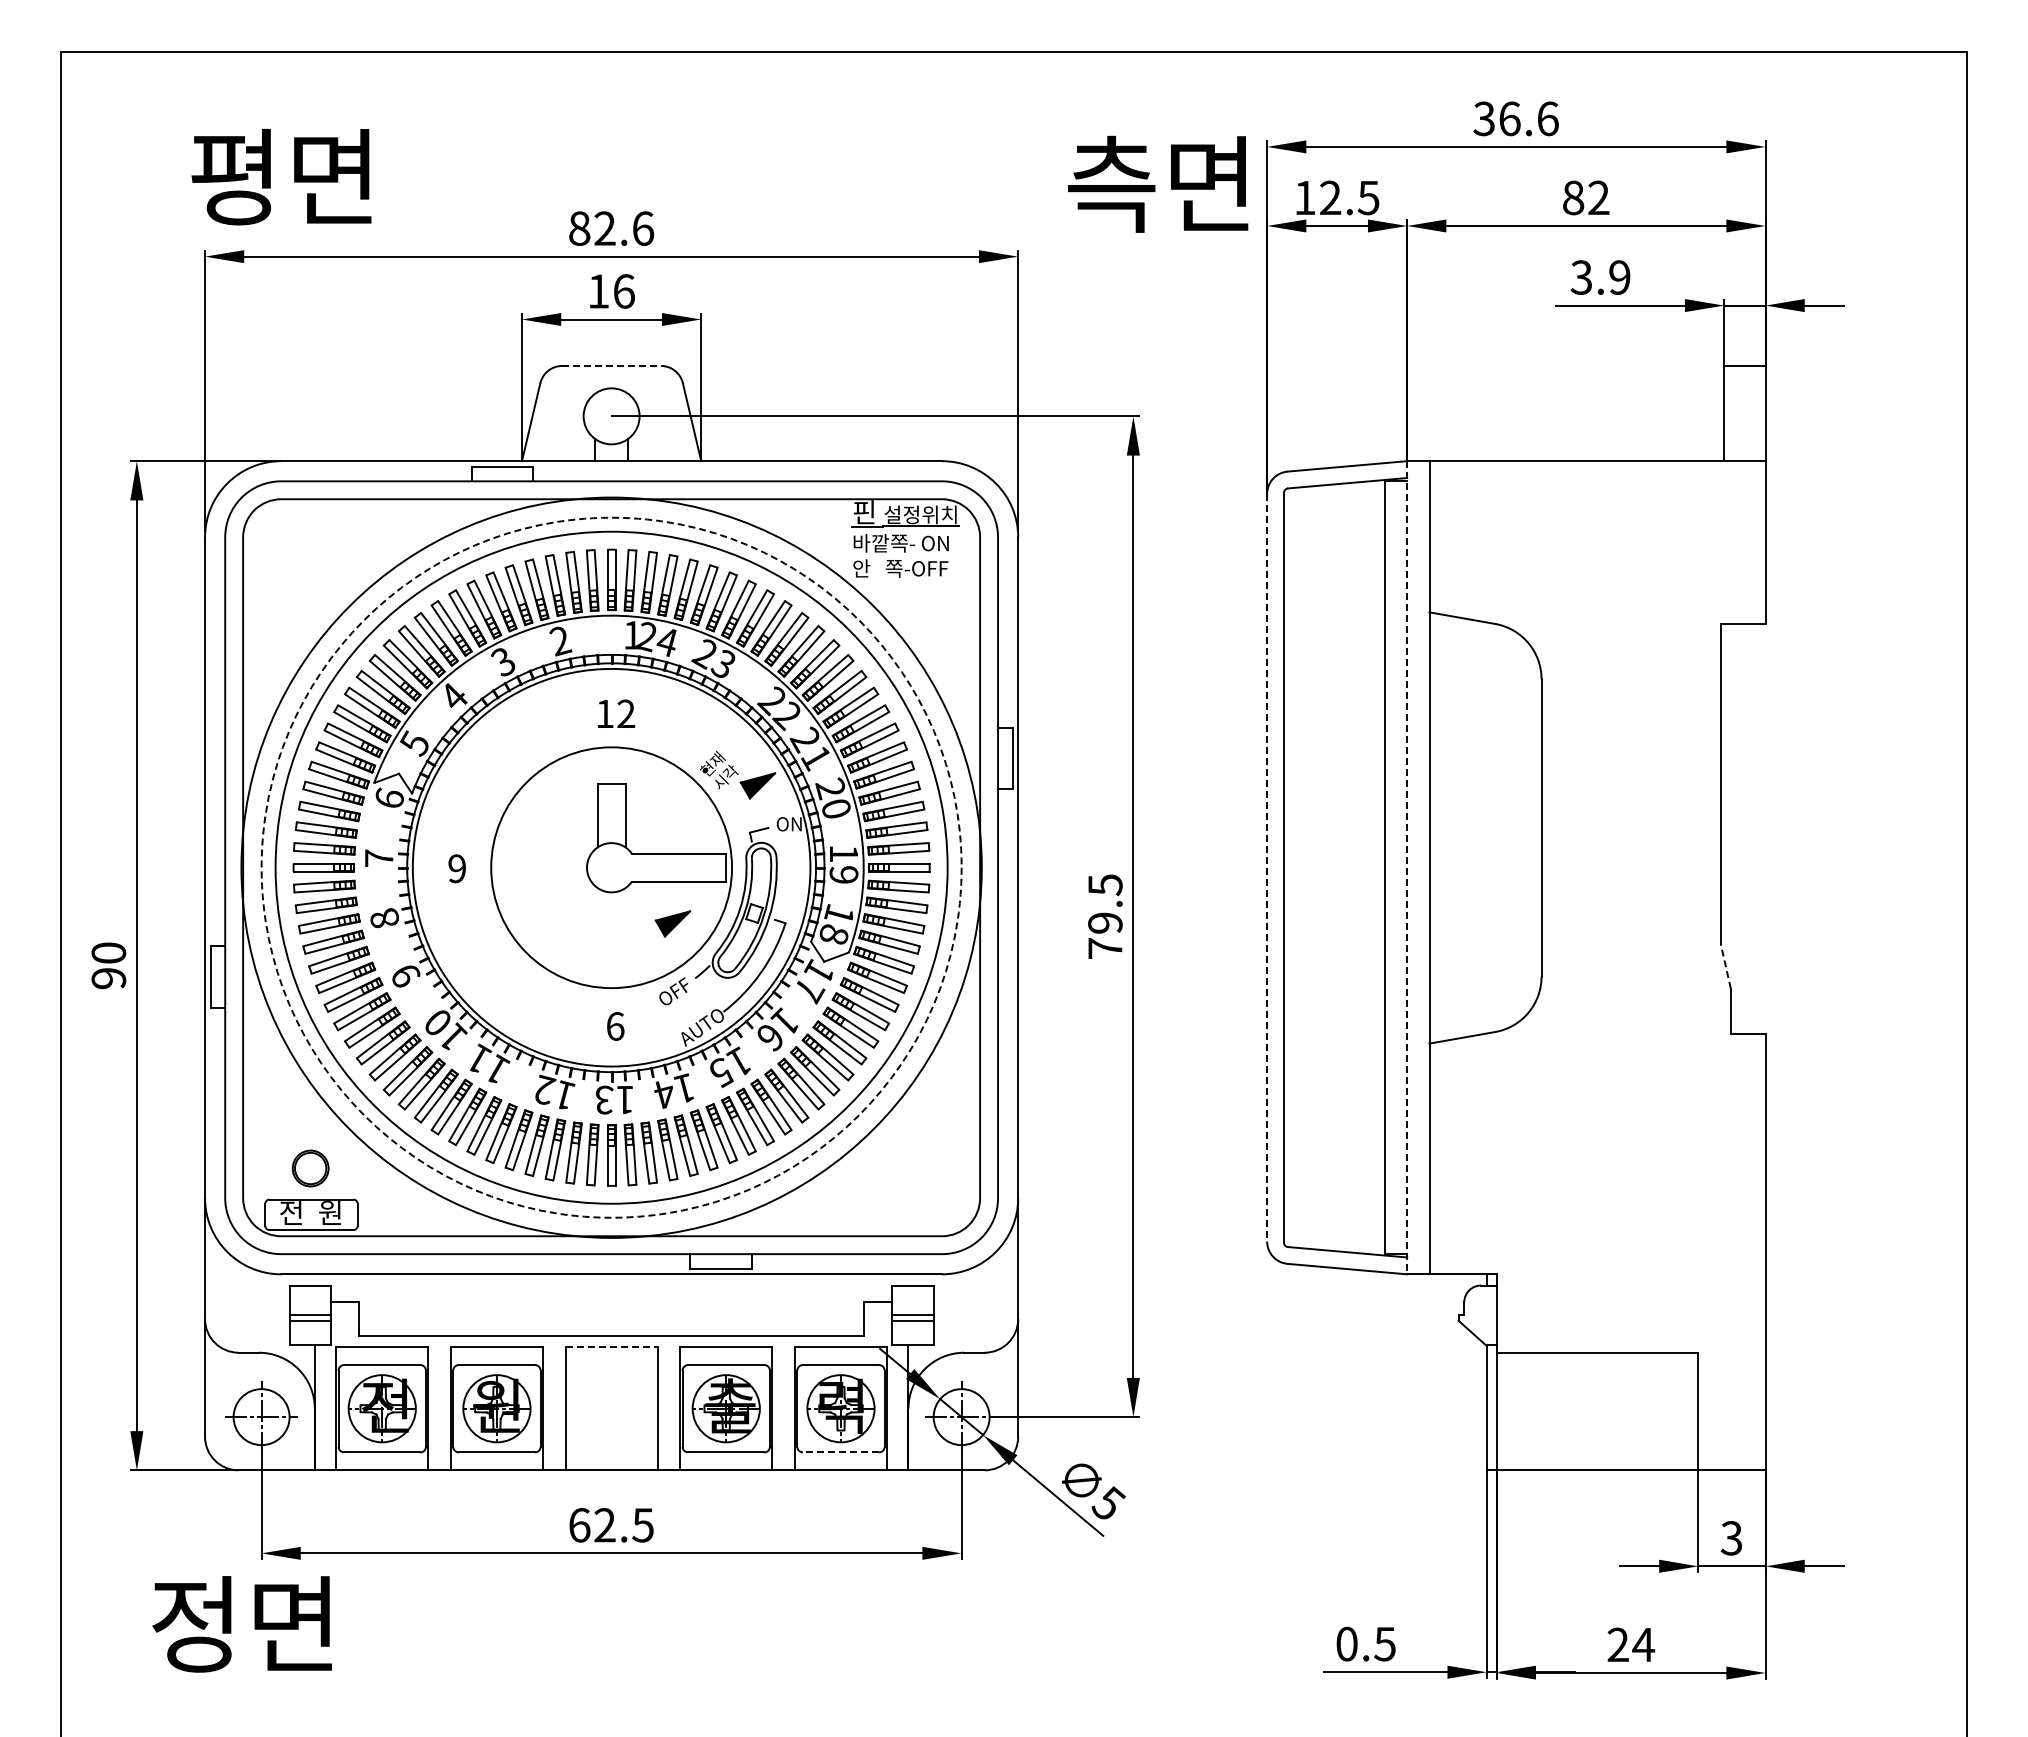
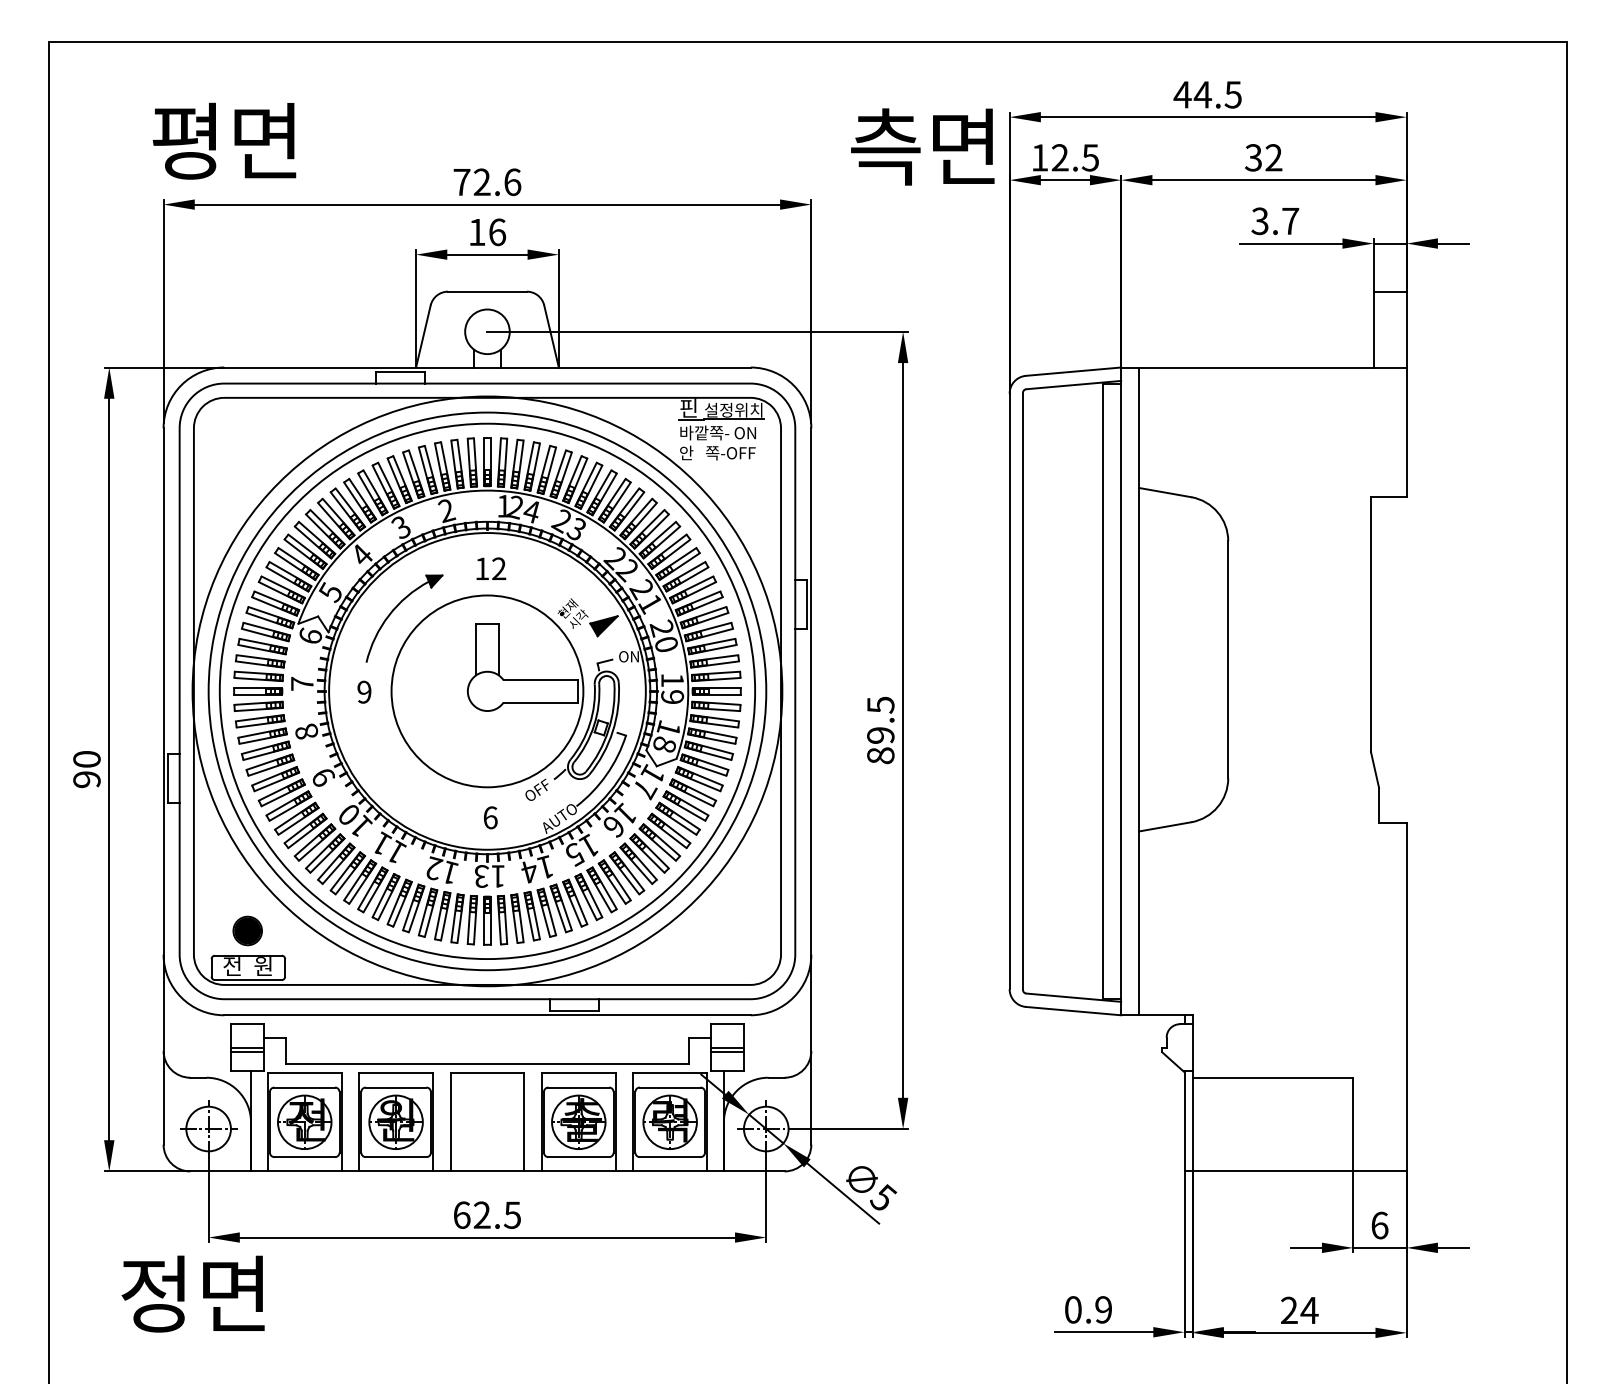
text: (1515, 118) -> (1207, 94), 36.6 -> 44.5
text: (1573, 197) -> (1253, 157), 82 -> 32
text: (579, 228) -> (461, 182), 82.6 -> 72.6
text: (1619, 277) -> (1290, 221), 3.9 -> 3.7
line: (612, 365) -> (488, 291), dashed -> solid
part: (494, 766) -> (394, 610), added
circle: (611, 867) -> (487, 691), dashed -> solid
line: (1267, 867) -> (1009, 691), dashed -> solid
line: (1407, 867) -> (1121, 691), dashed -> solid
part: (672, 923) -> (535, 735), removed
text: (1105, 948) -> (880, 755), 79.5 -> 89.5
line: (1725, 966) -> (1374, 770), dashed -> solid
fill: (310, 1168) -> (247, 930), added
line: (612, 1347) -> (488, 1073), dashed -> solid
line: (840, 1452) -> (669, 1157), dashed -> solid
text: (1731, 1538) -> (1379, 1225), 3 -> 6
text: (1384, 1643) -> (1103, 1309), 0.5 -> 0.9

